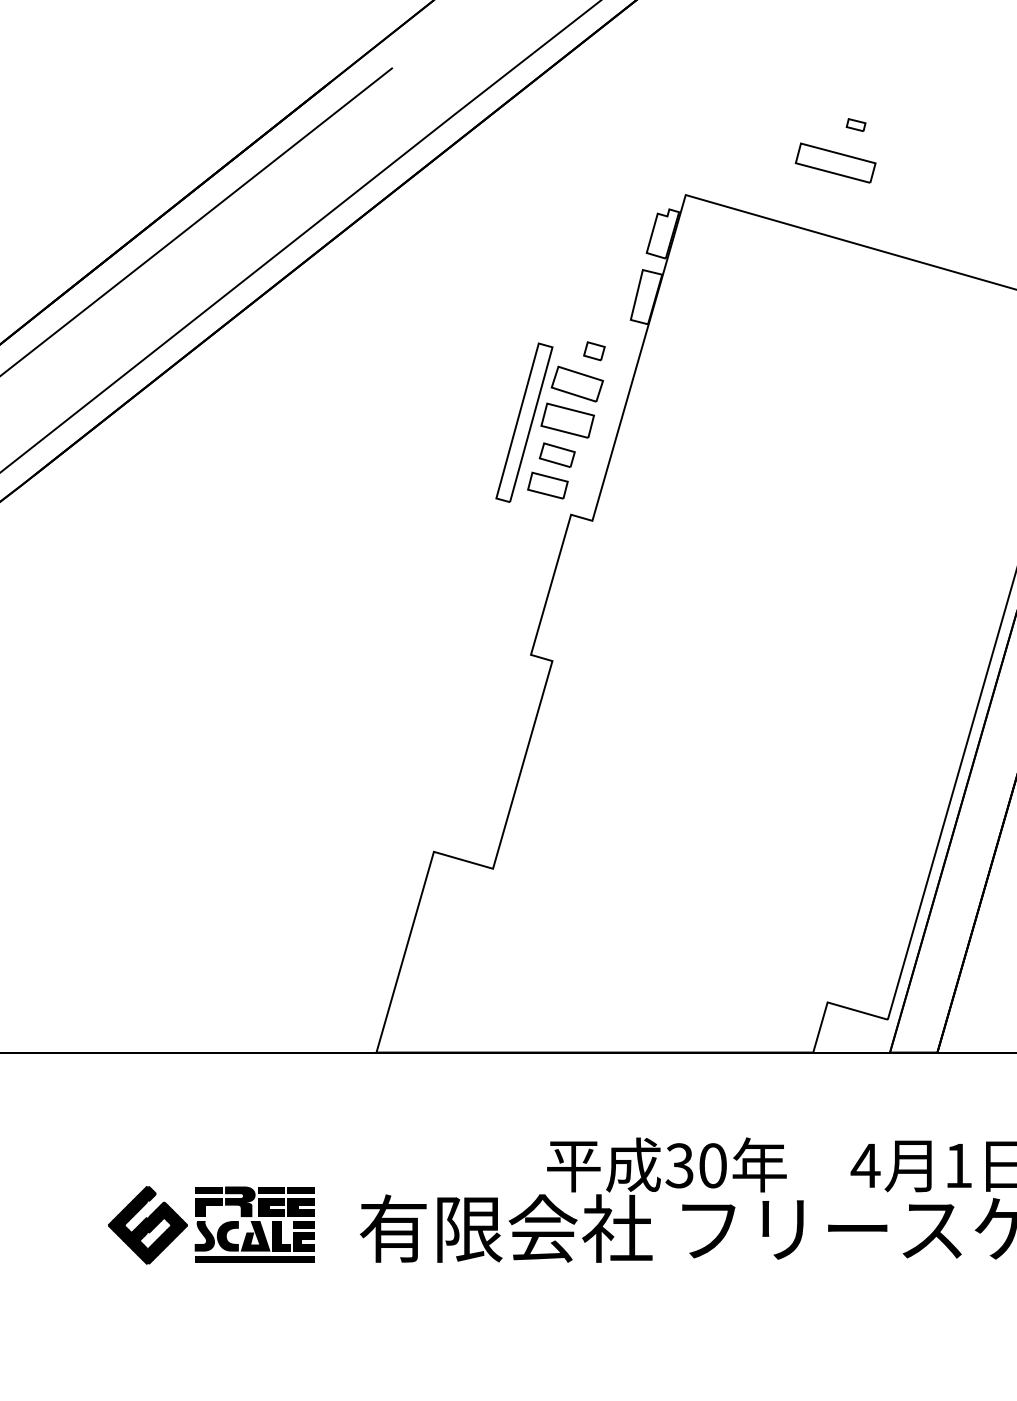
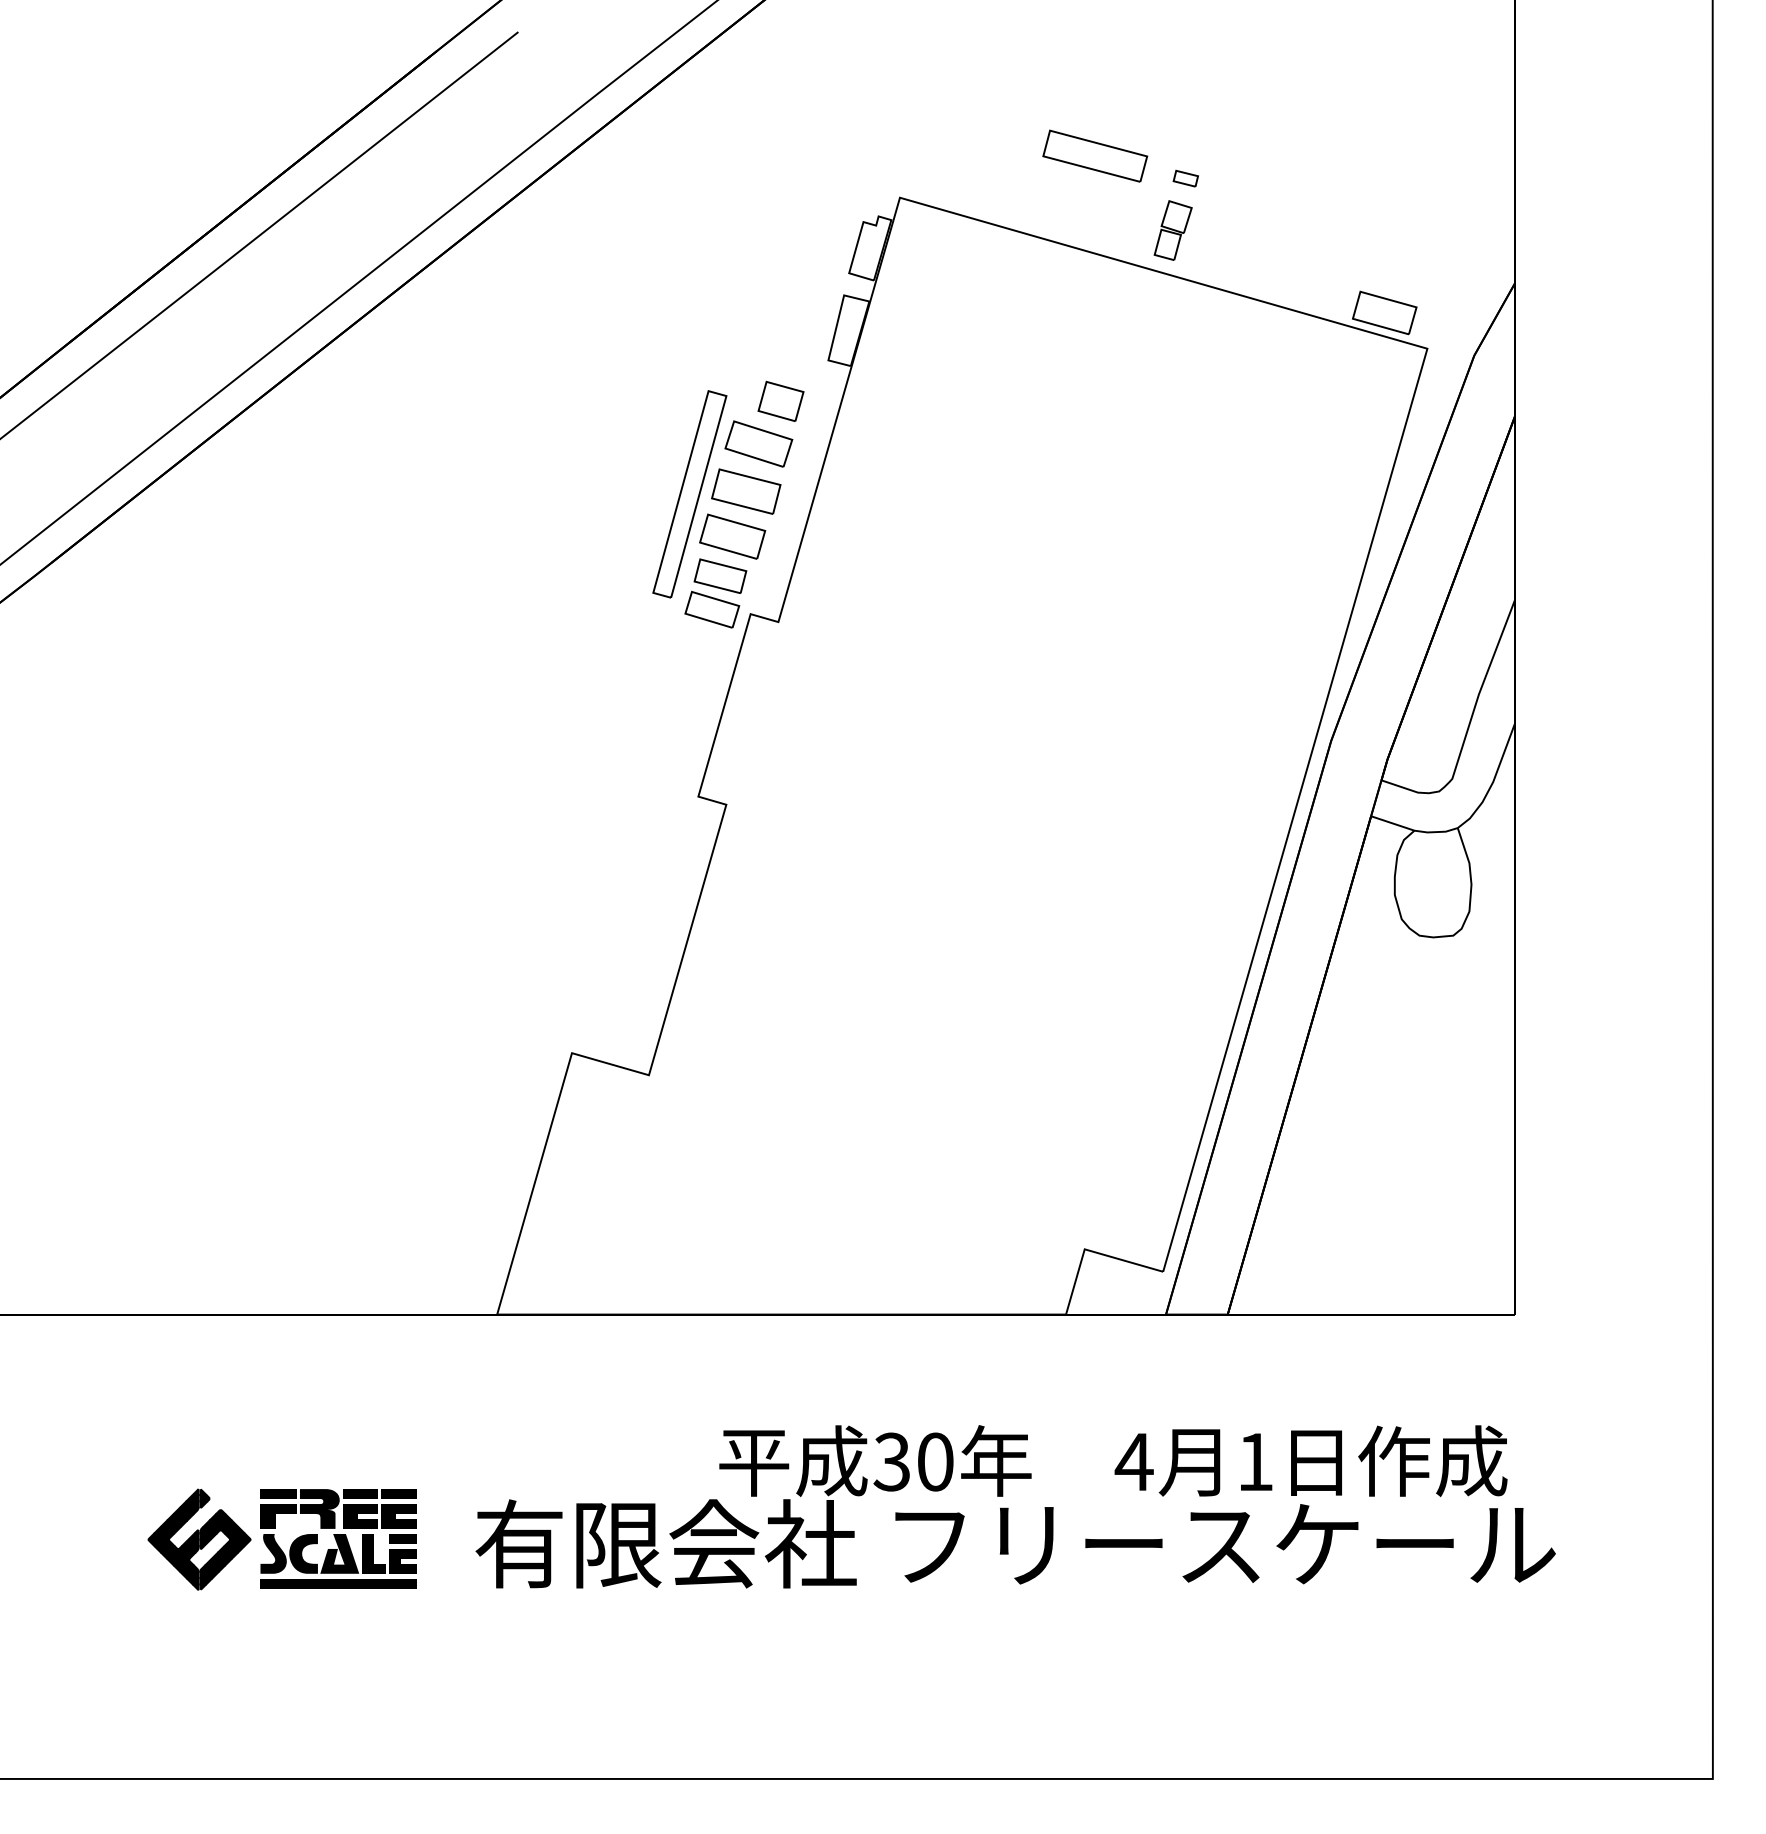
part: (855, 124) -> (1185, 178), moved
part: (895, 220) -> (1172, 230), added
part: (594, 350) -> (780, 400), size x1.67
part: (557, 455) -> (732, 536), size x1.43
part: (541, 511) -> (712, 609), added

